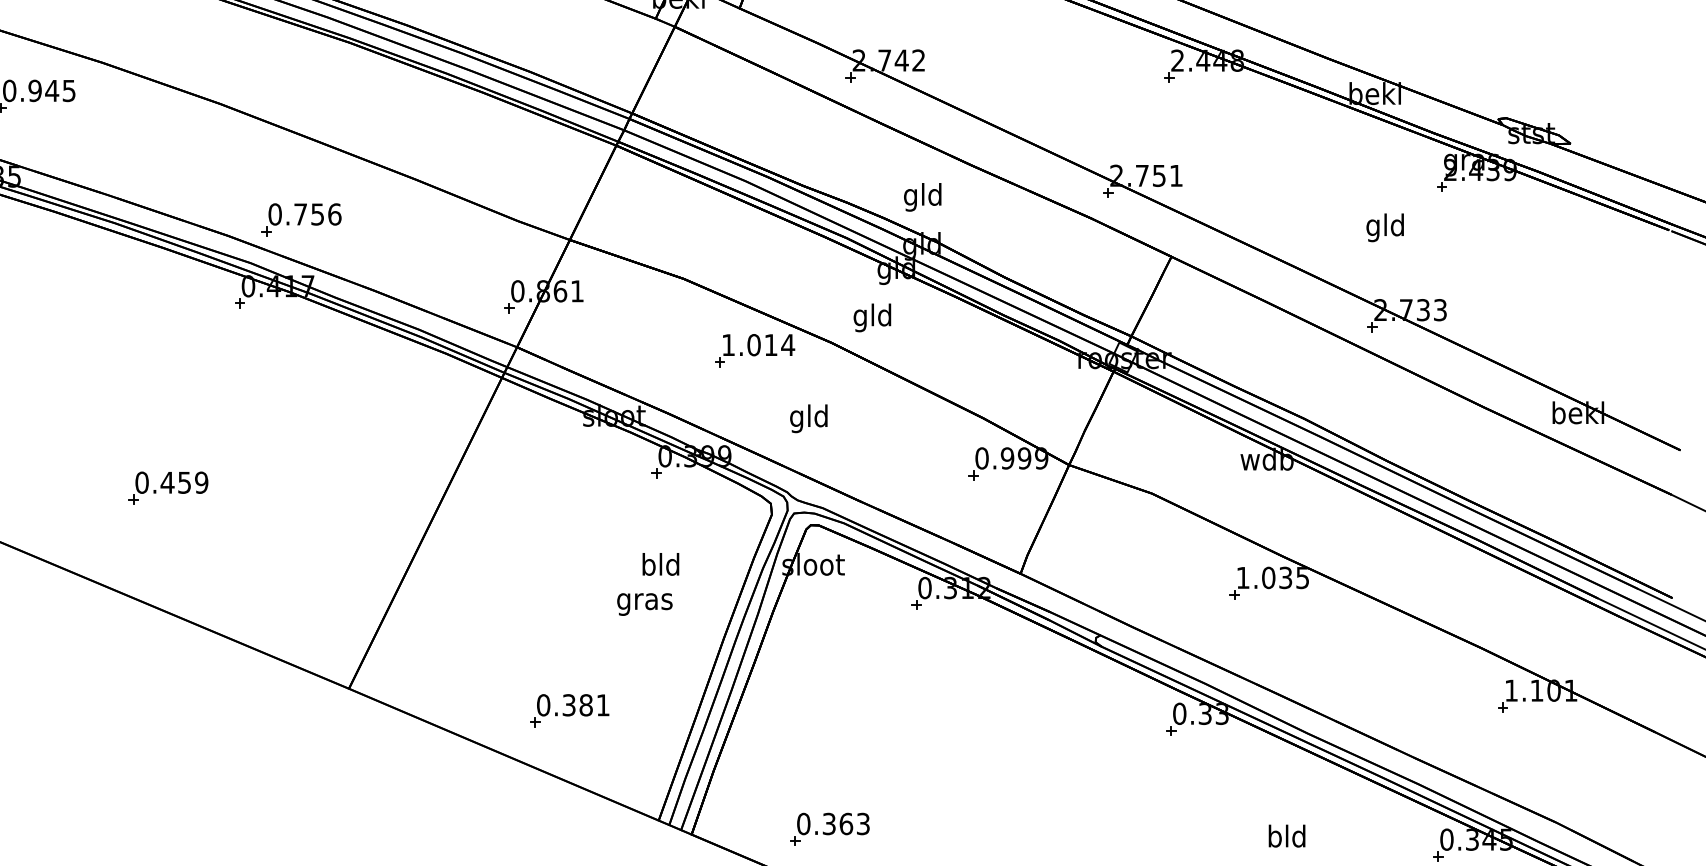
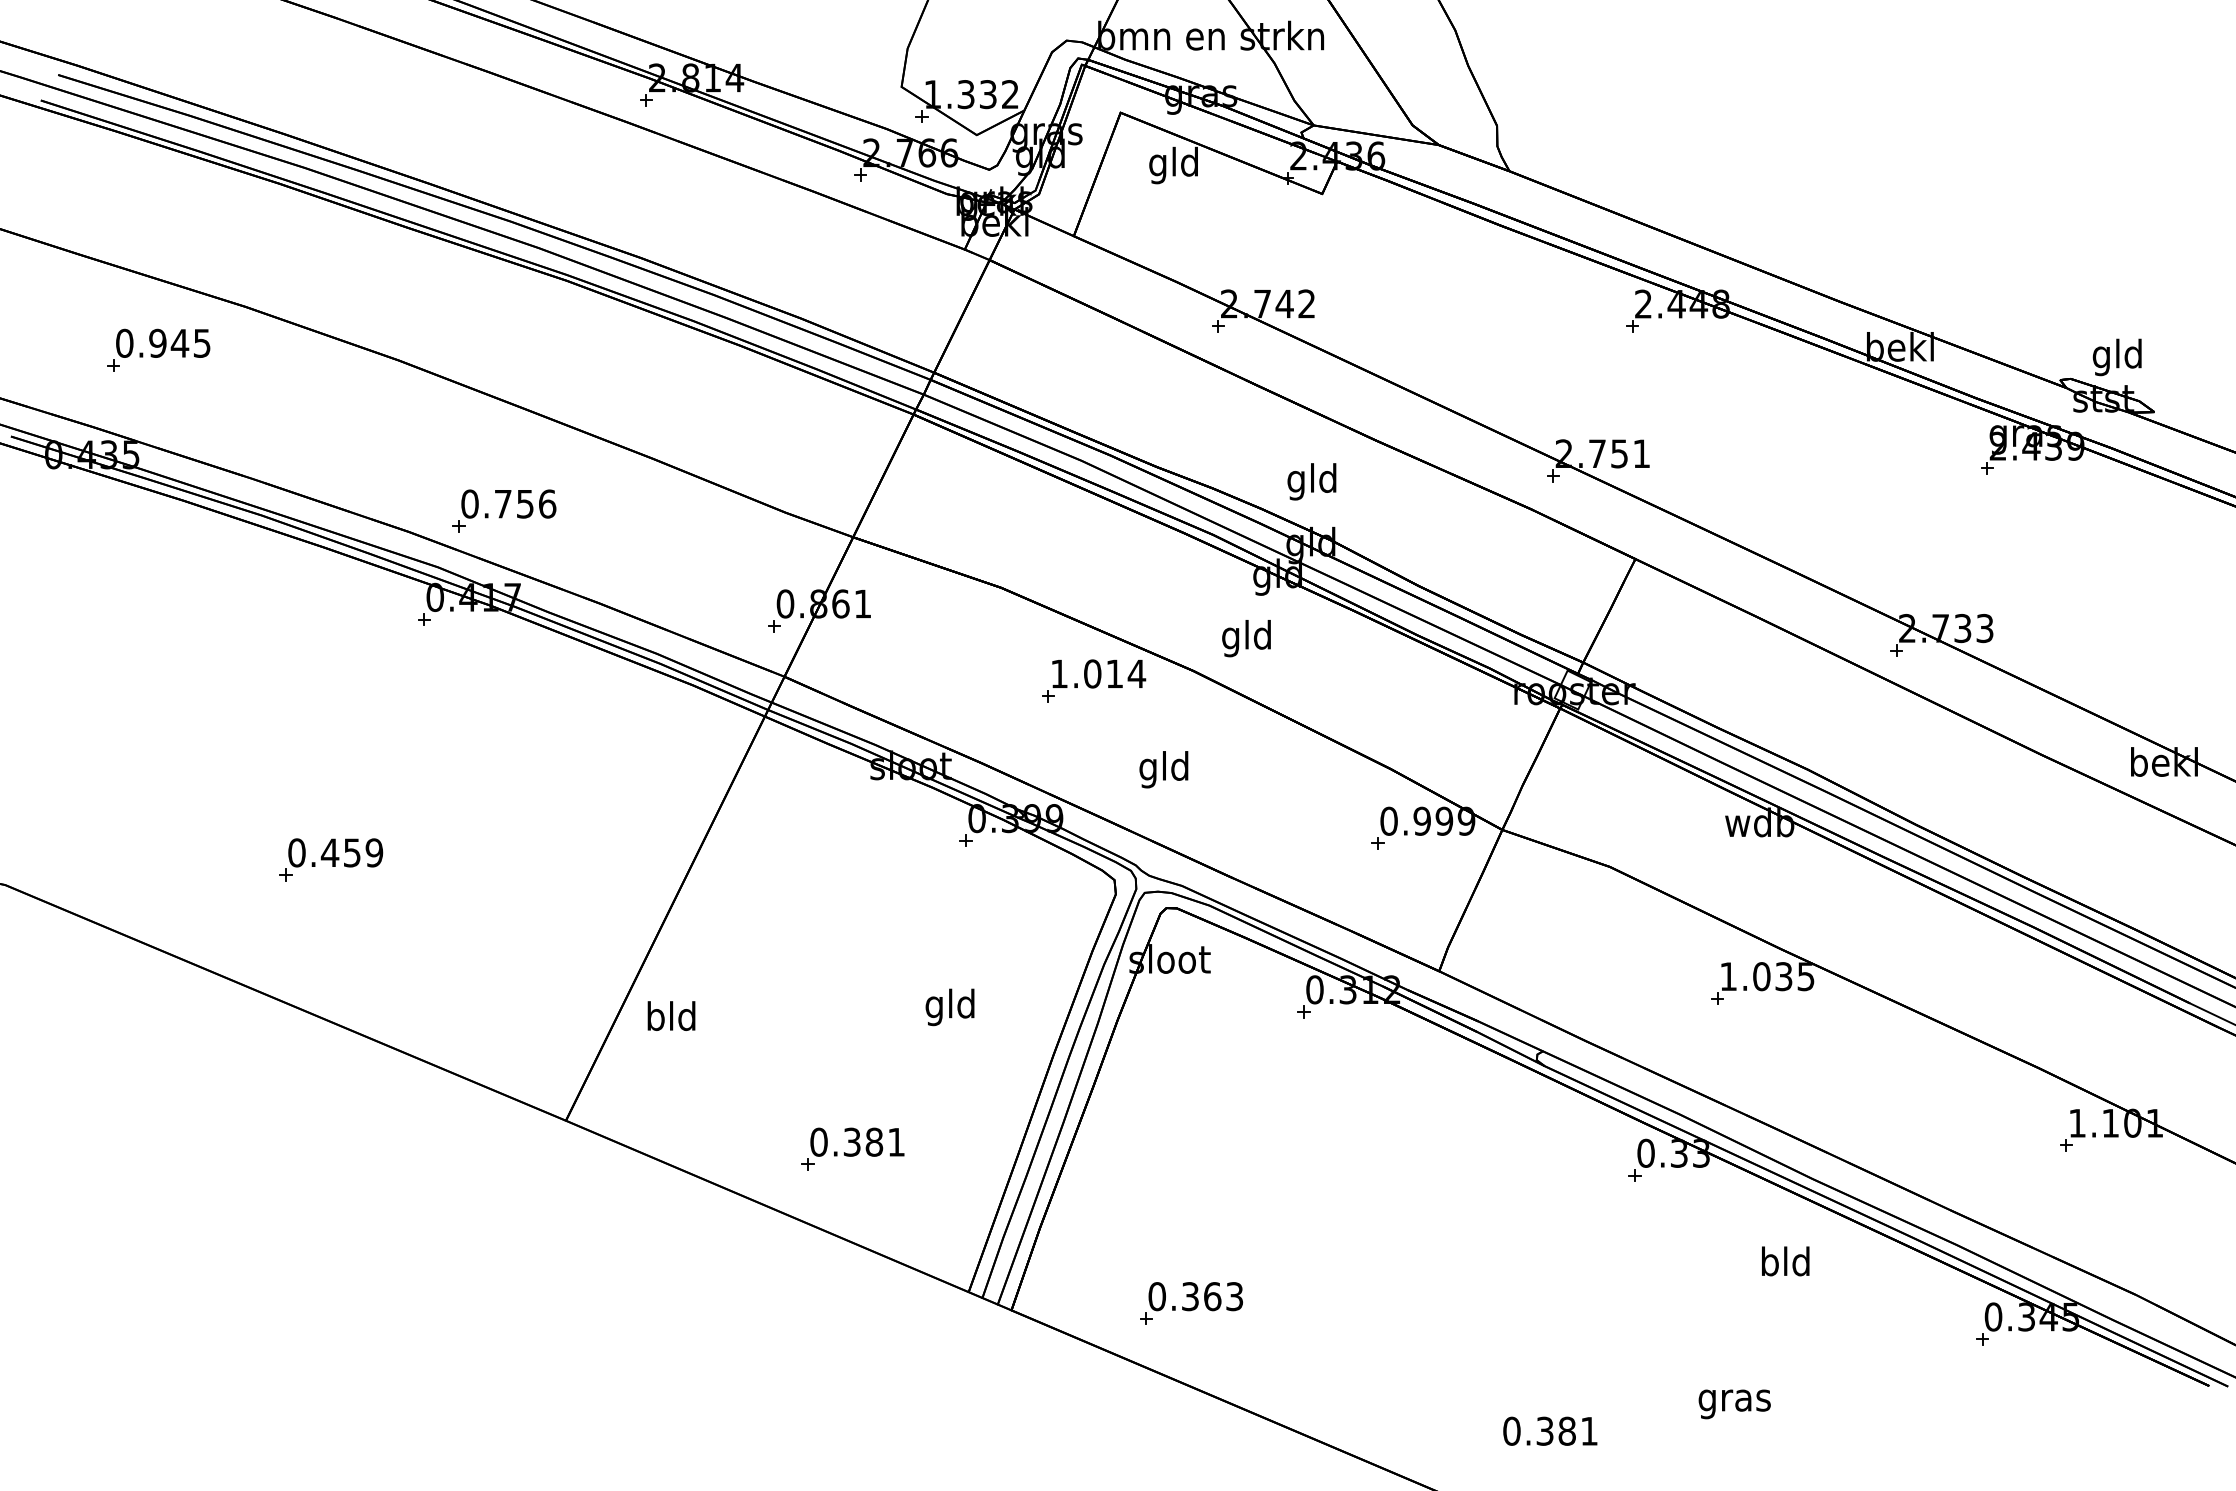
text: (1384, 227) -> (2116, 357), moved
text: (660, 563) -> (671, 1015), moved
text: (644, 601) -> (950, 1007), gras -> gld
text: (1286, 836) -> (1785, 1261), moved

